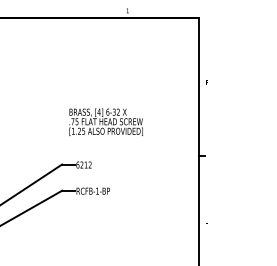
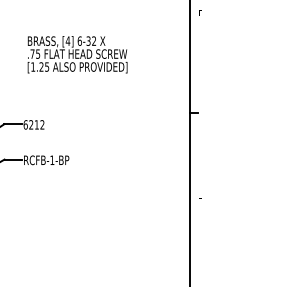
text: (105, 121) -> (76, 53), moved

